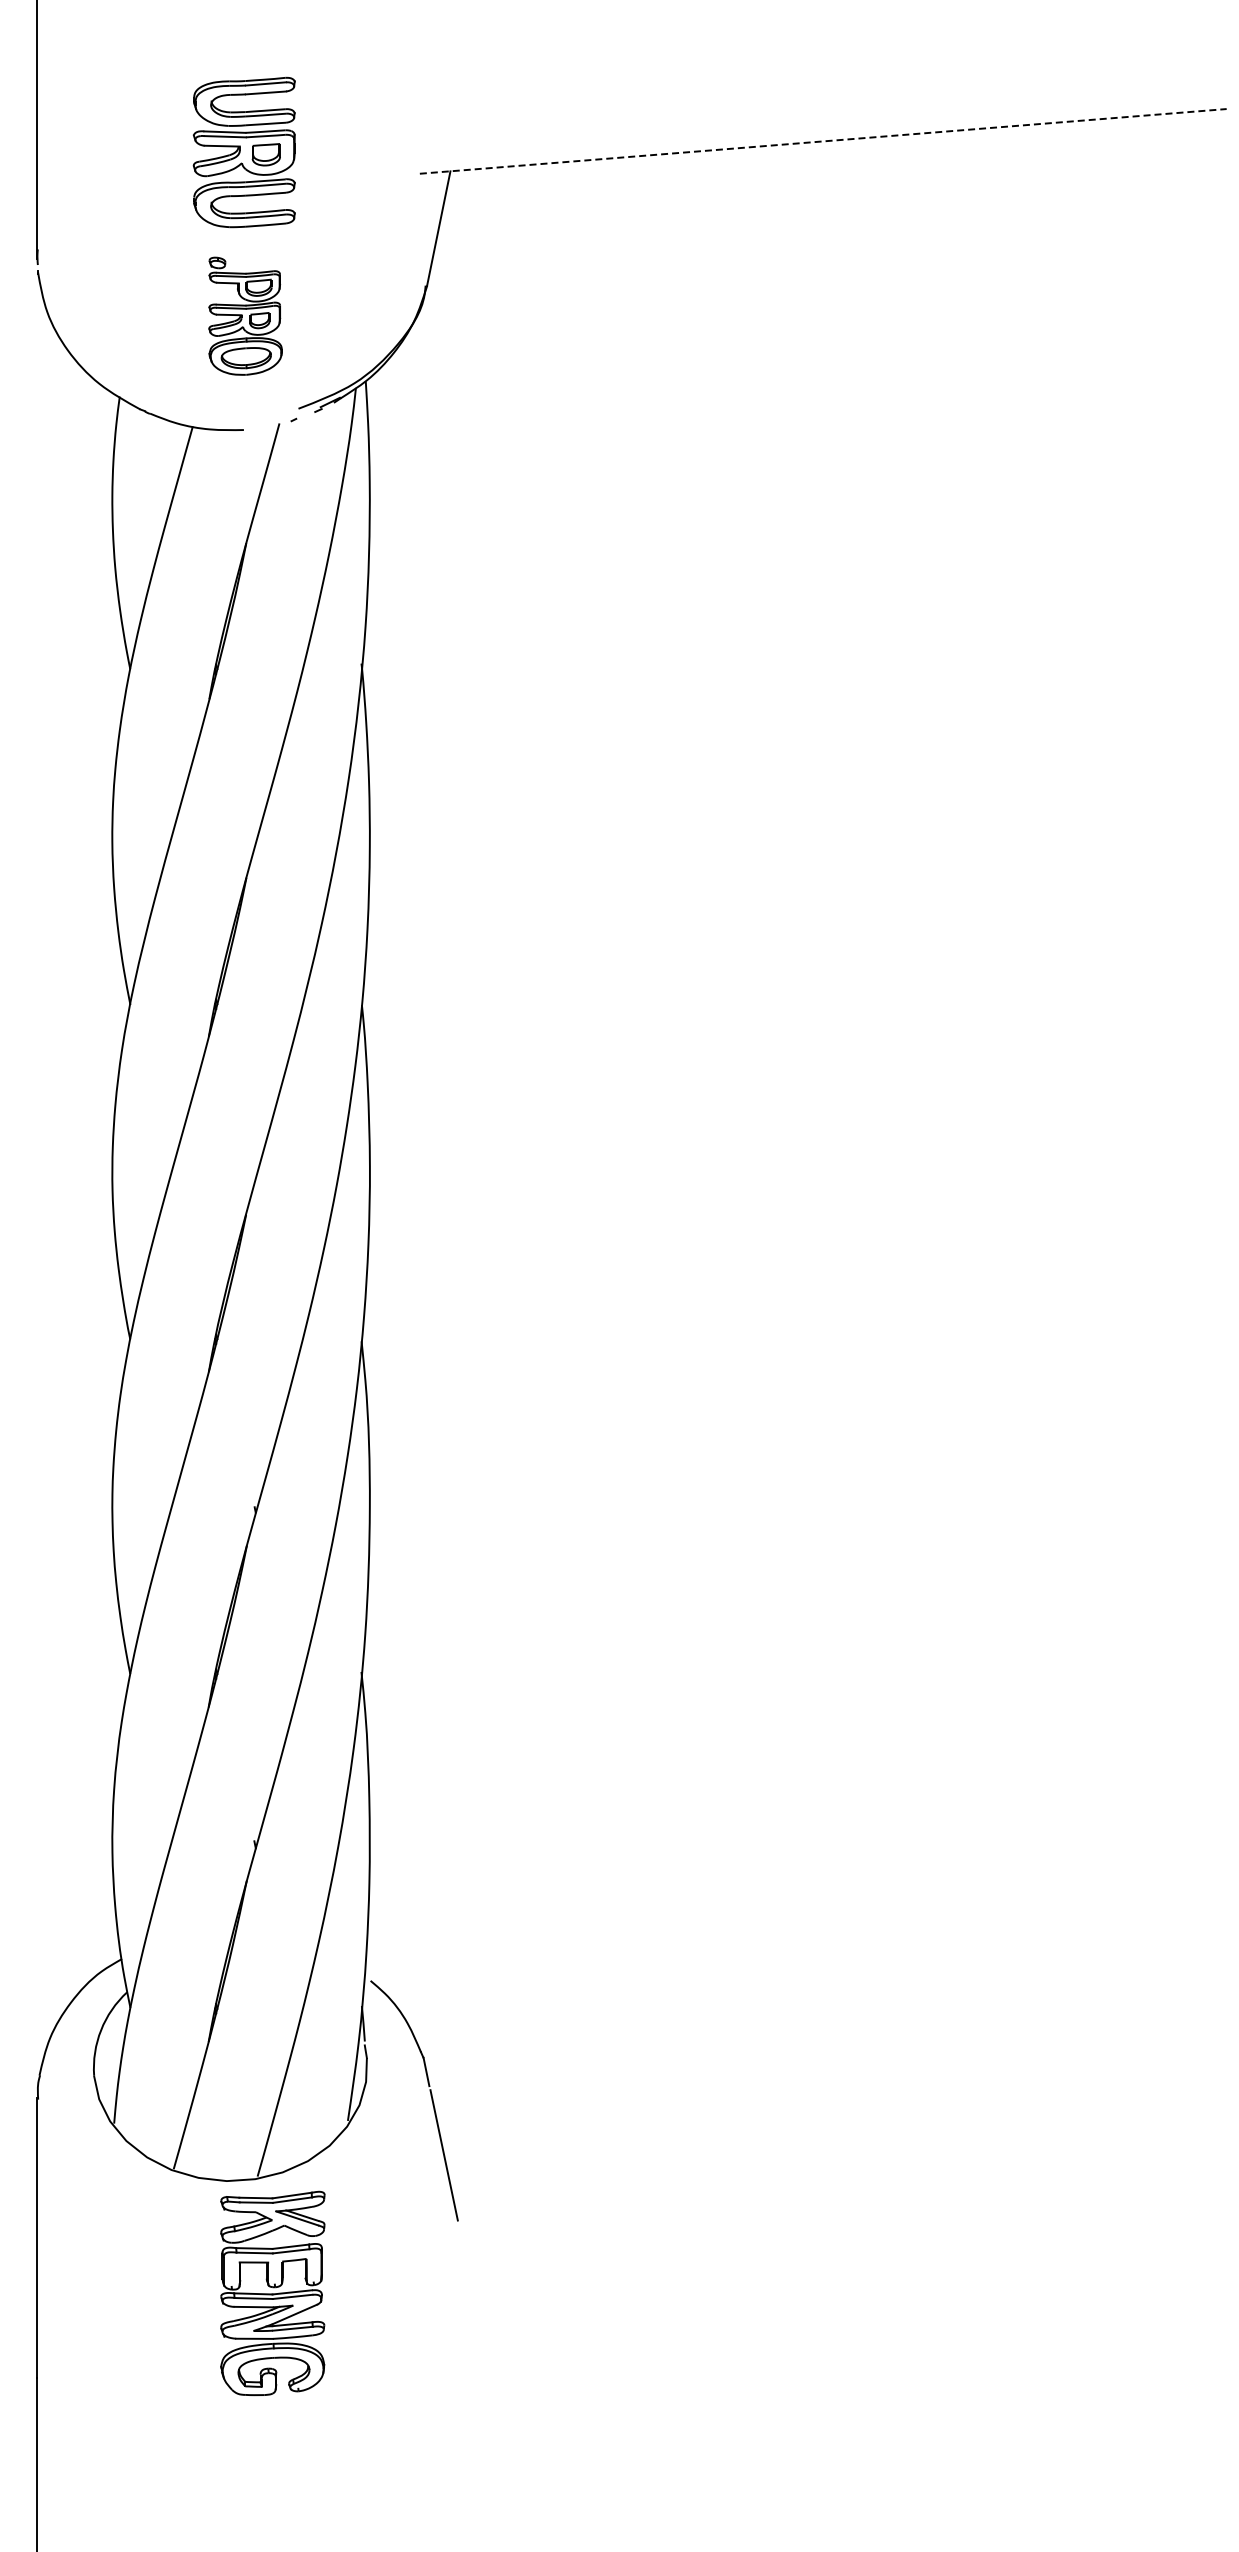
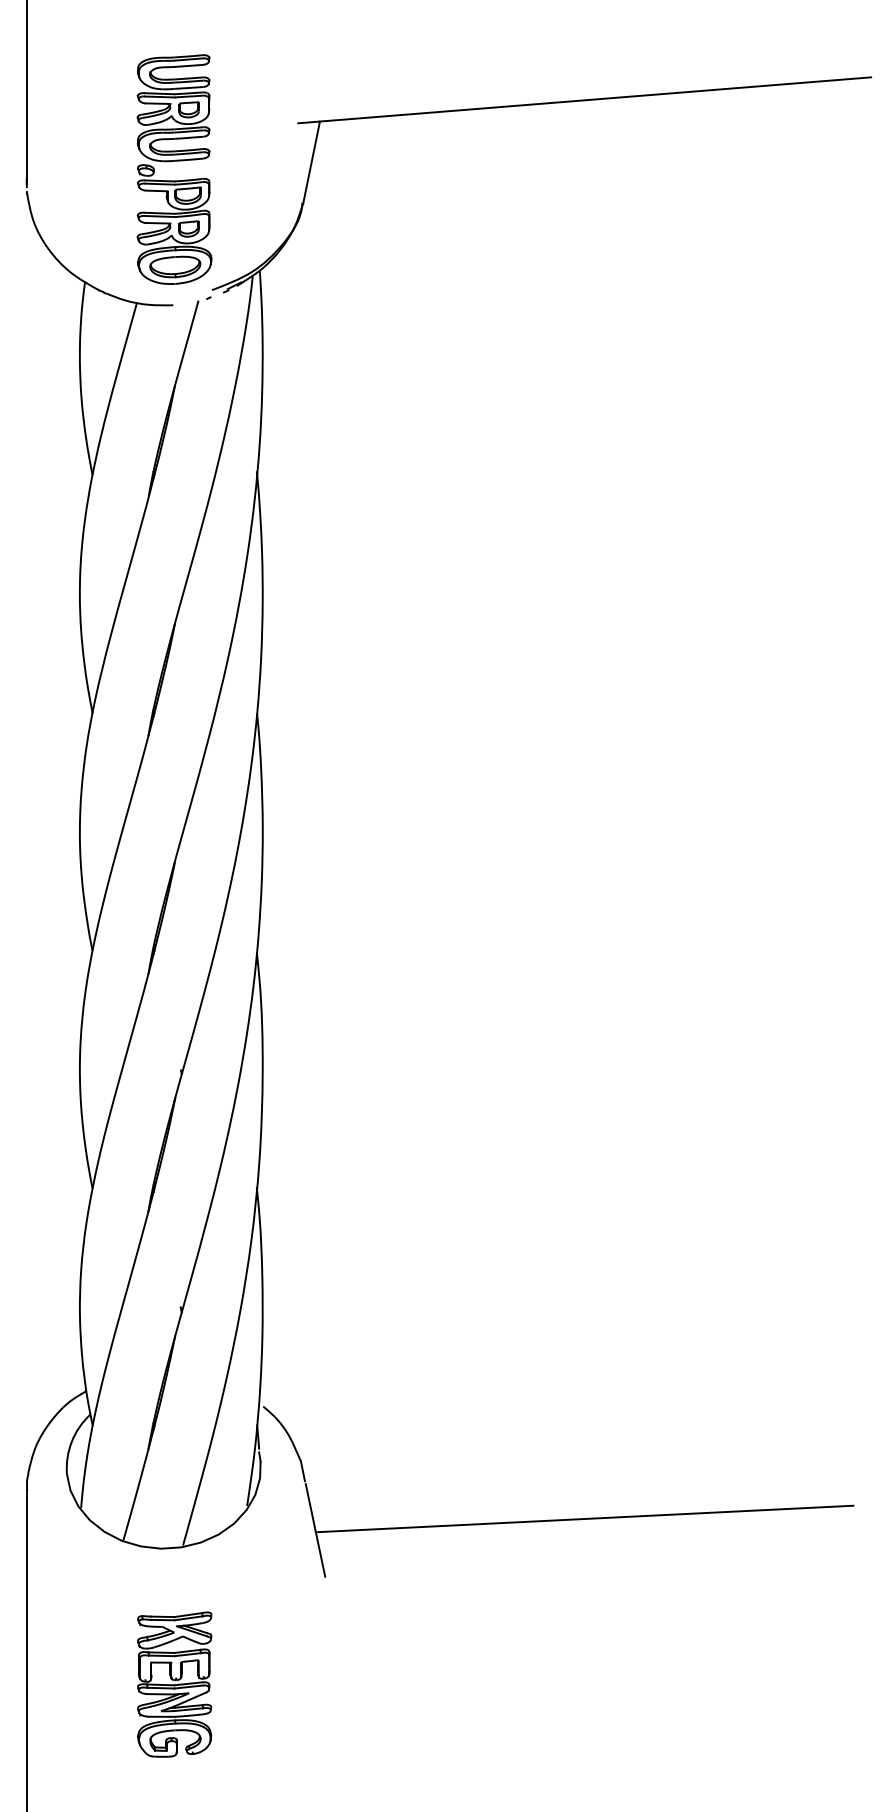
line: (823, 141) -> (584, 100), dashed -> solid
part: (245, 315) -> (174, 223), size x1.43
line: (822, 2138) -> (584, 1518), added
part: (272, 2293) -> (174, 1684), moved

